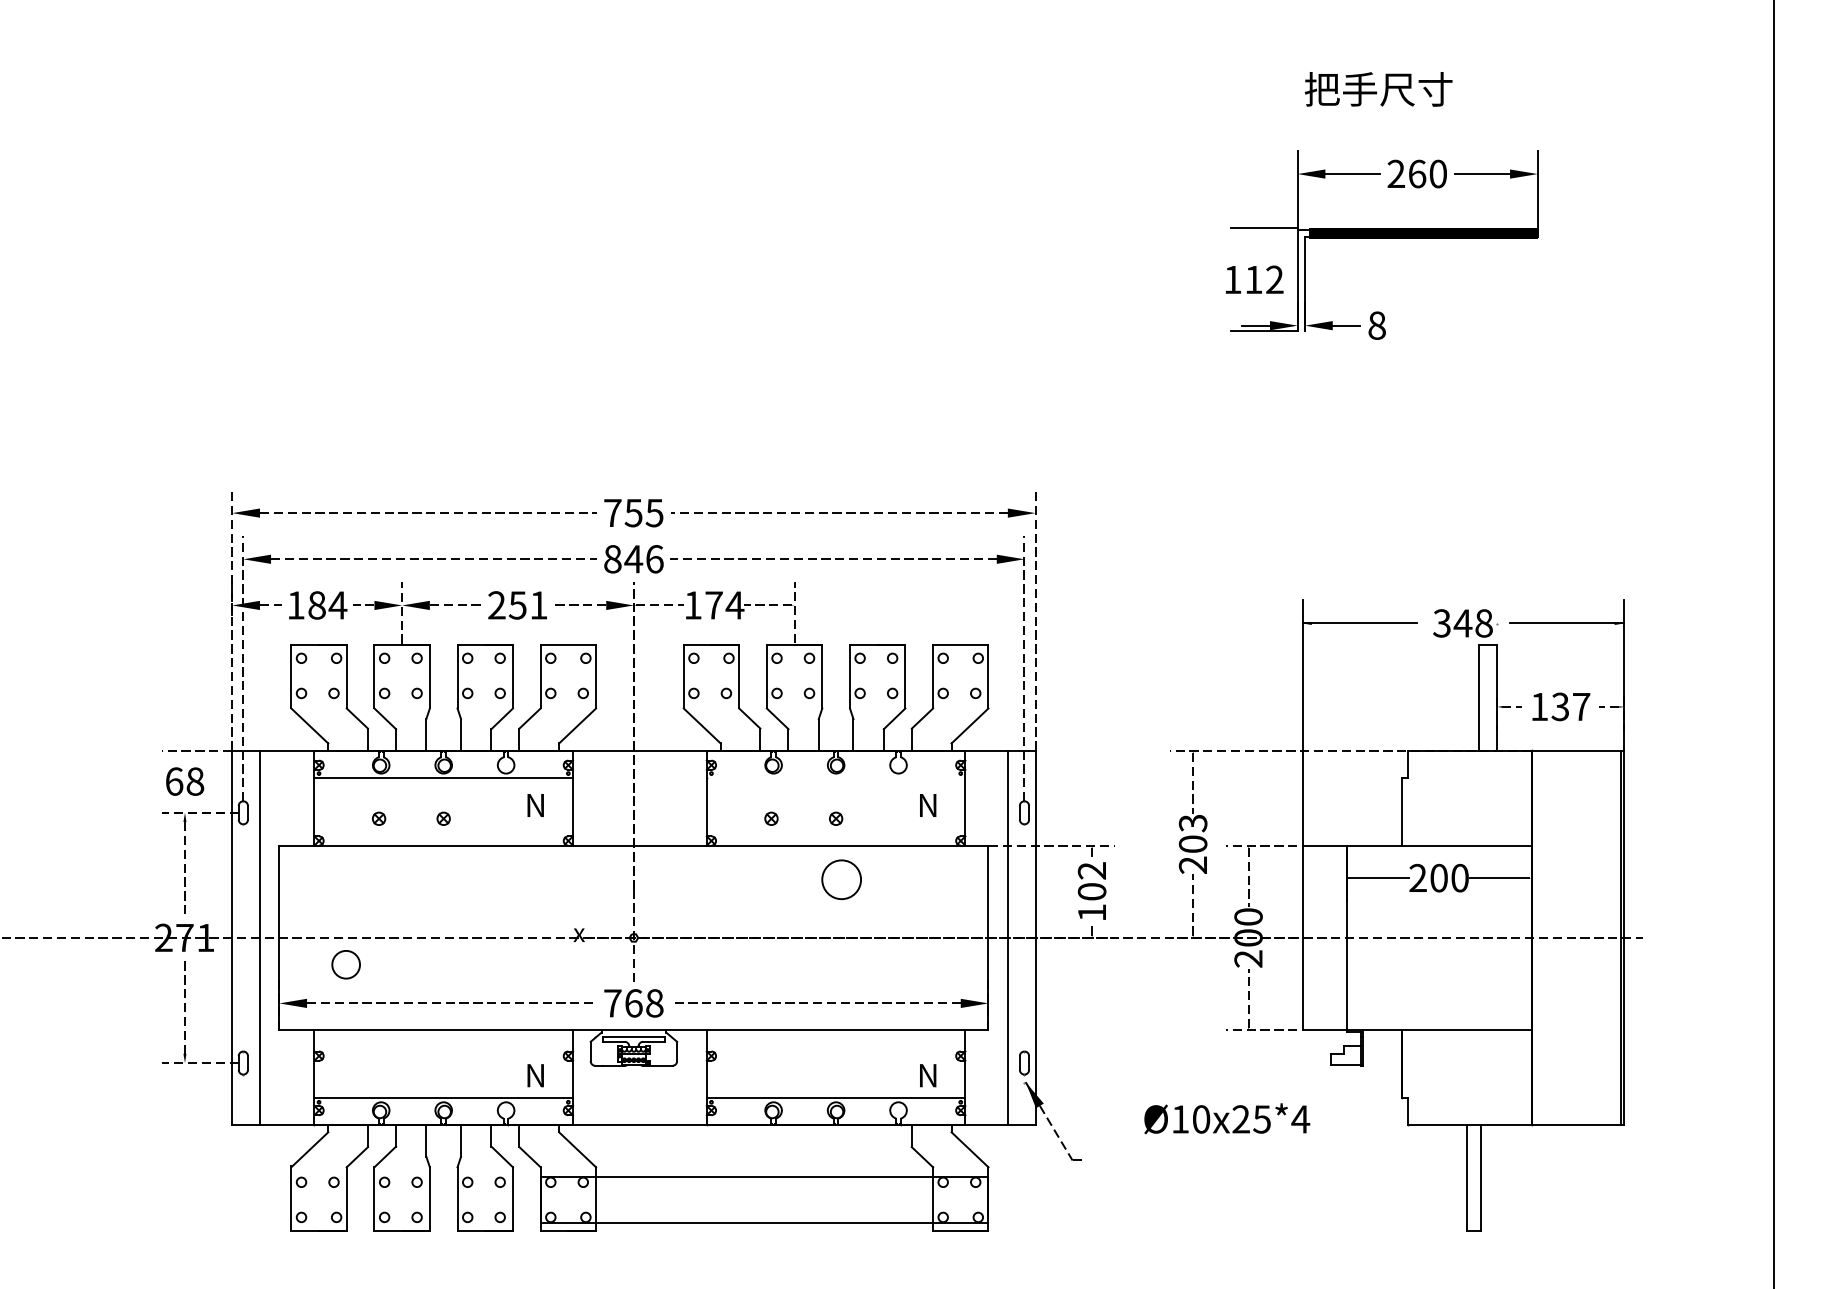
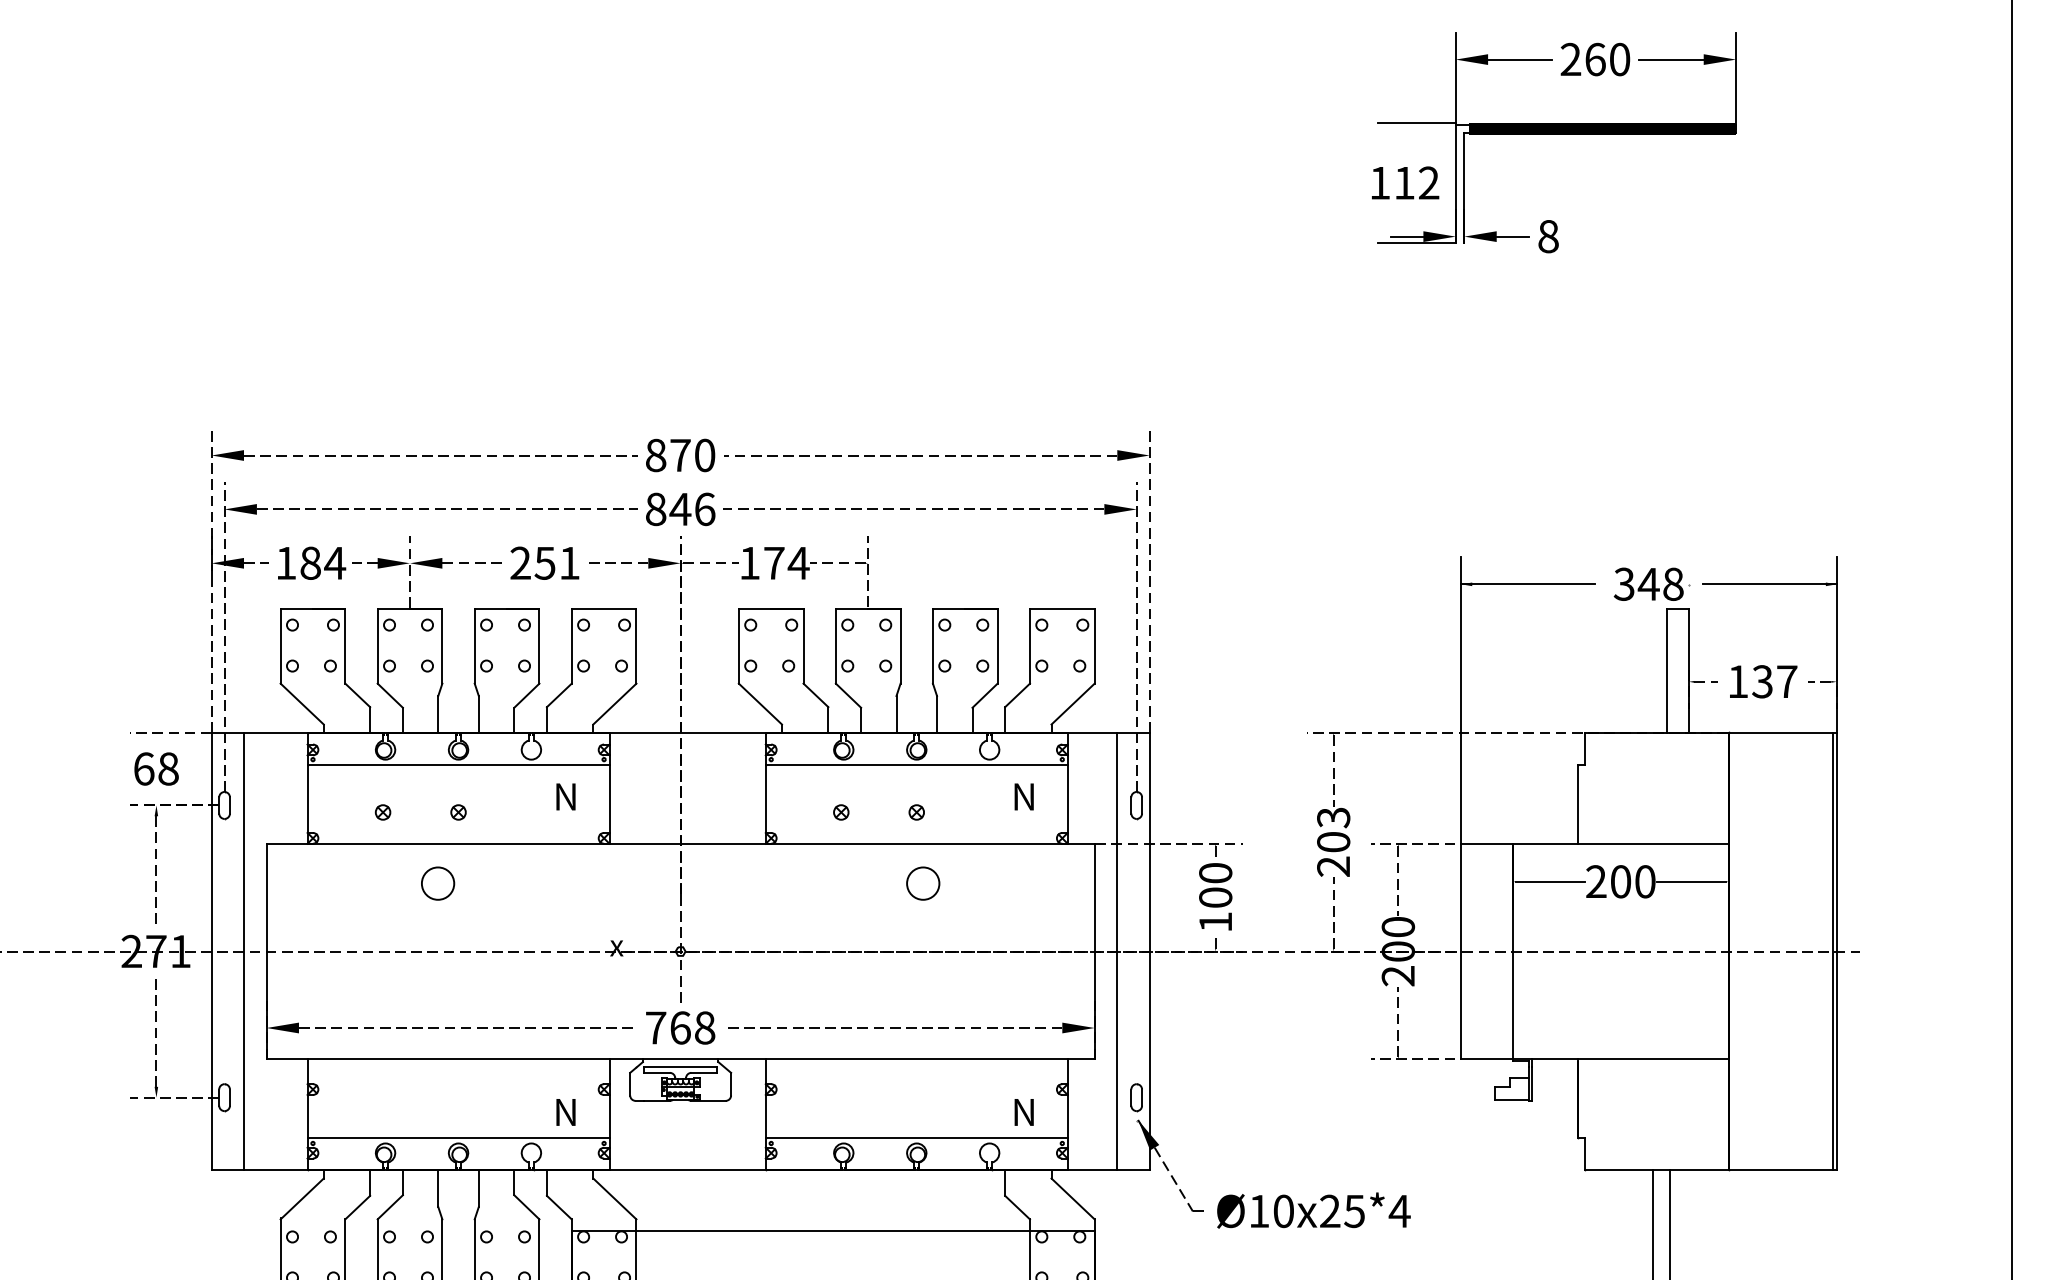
text: (633, 512) -> (680, 454), 755 -> 870
line: (835, 778) -> (916, 765), added
text: (1091, 870) -> (1214, 872), 102 -> 100
circle: (841, 879) -> (923, 883), size x0.71
circle: (345, 964) -> (437, 883), moved
text: (1227, 1118) -> (1314, 1210), moved

